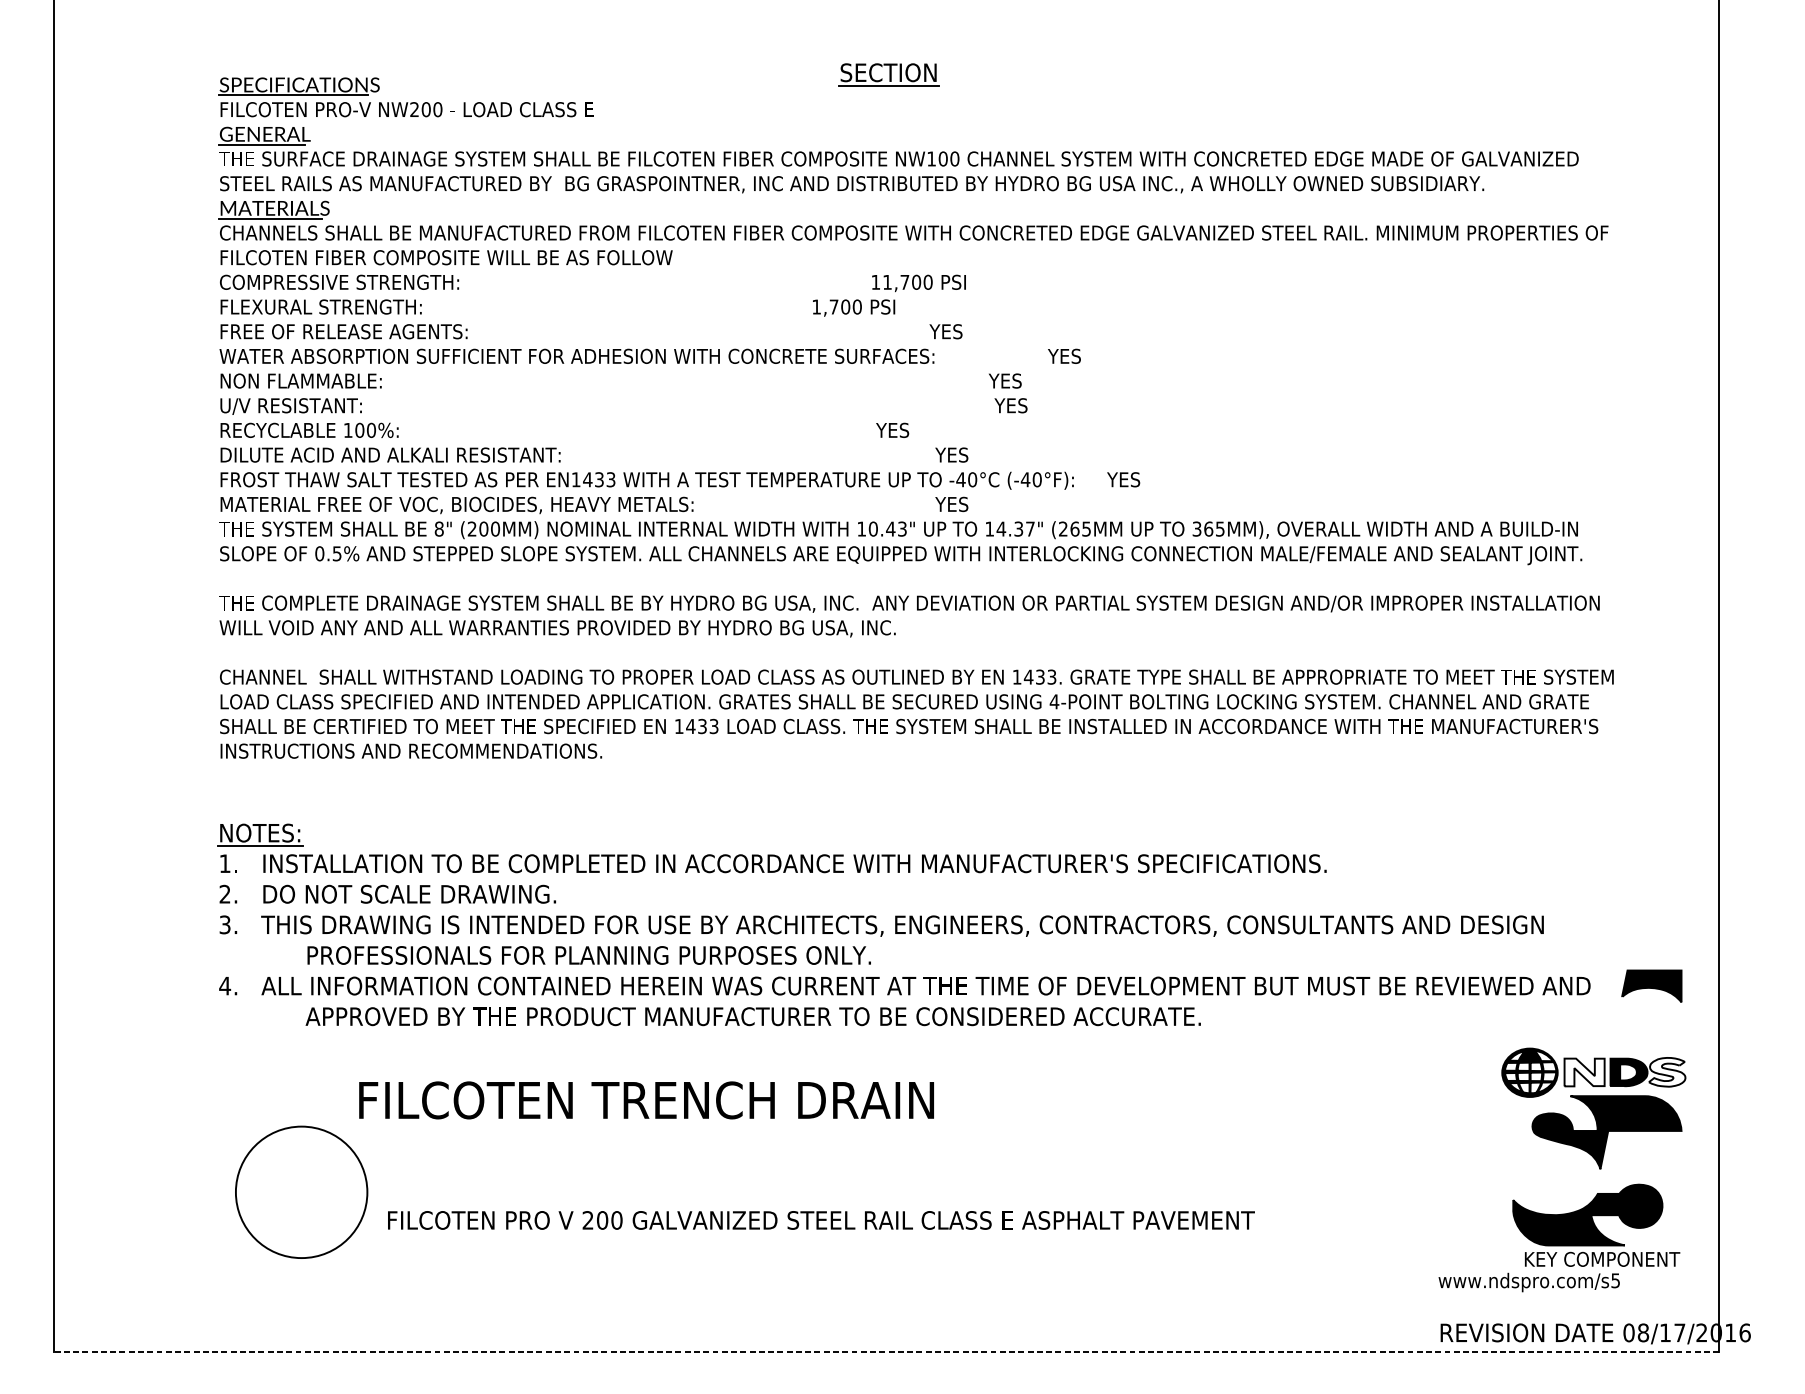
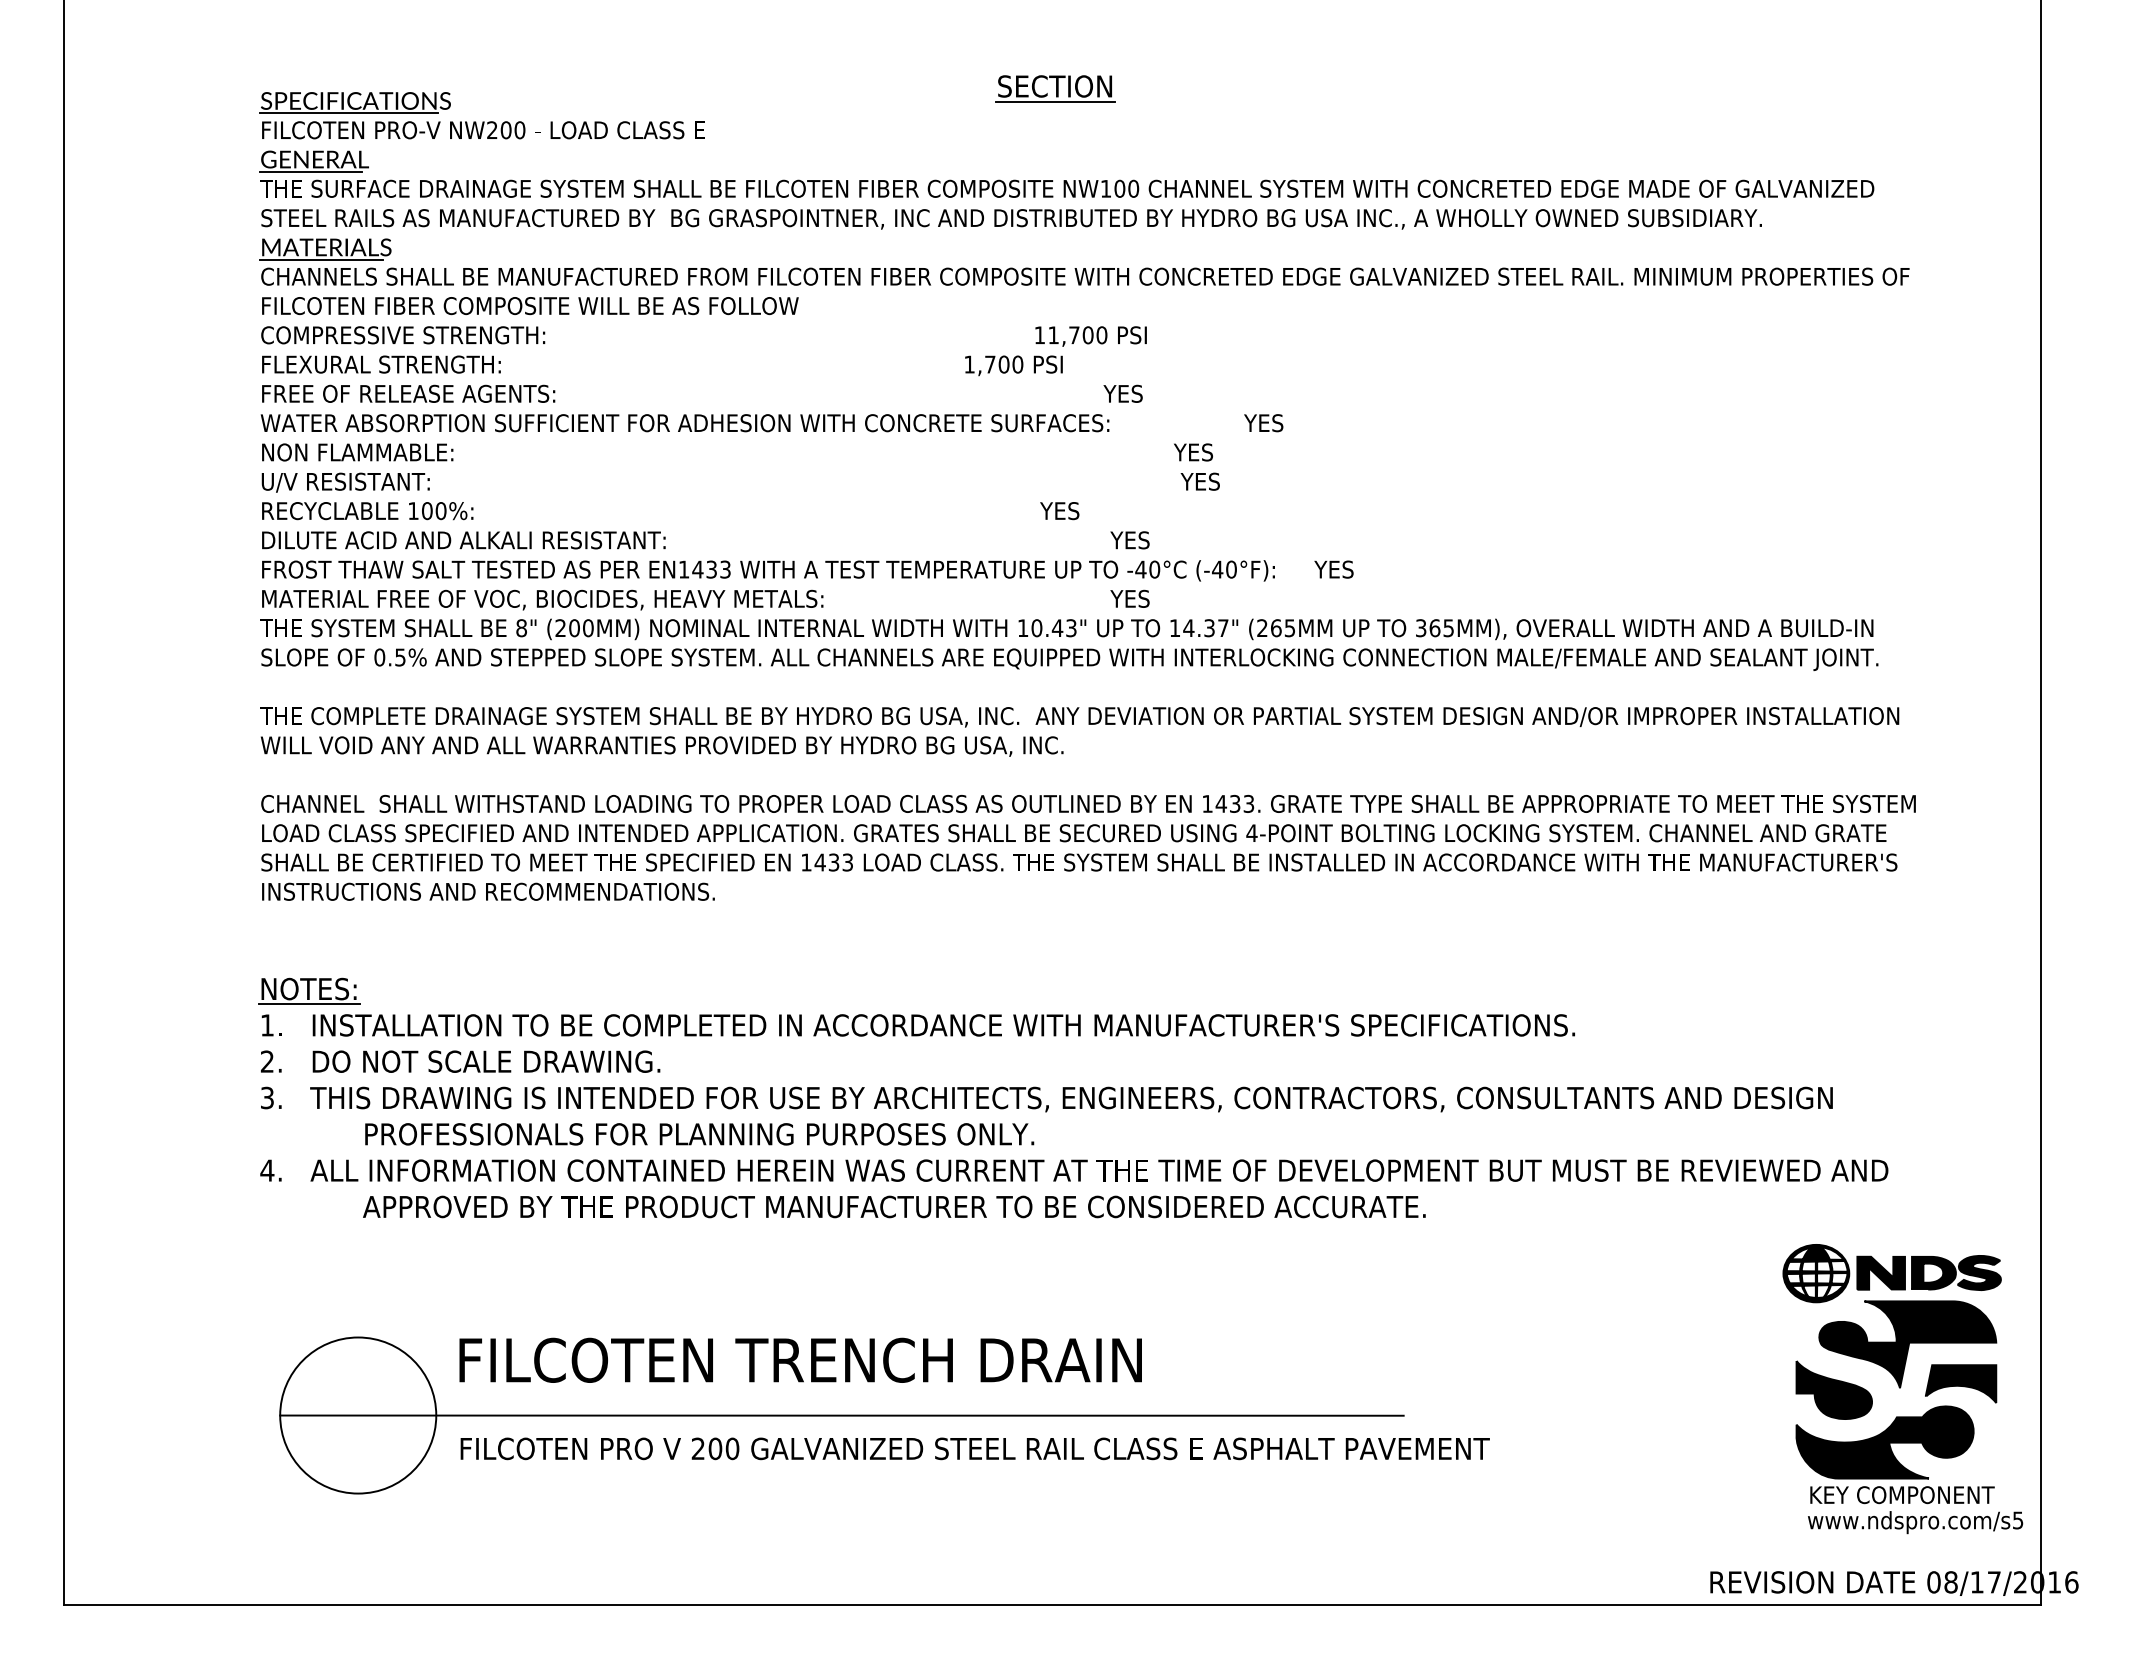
part: (1652, 985) -> (1961, 1383), moved
fill: (1584, 1071) -> (1880, 1272), added
fill: (1666, 1071) -> (1978, 1272), added
text: (646, 1099) -> (800, 1359), moved
part: (1544, 1170) -> (1833, 1389), added
line: (708, 1192) -> (841, 1415), added
text: (1529, 1282) -> (1915, 1522), moved
line: (886, 1352) -> (1052, 1605), dashed -> solid

